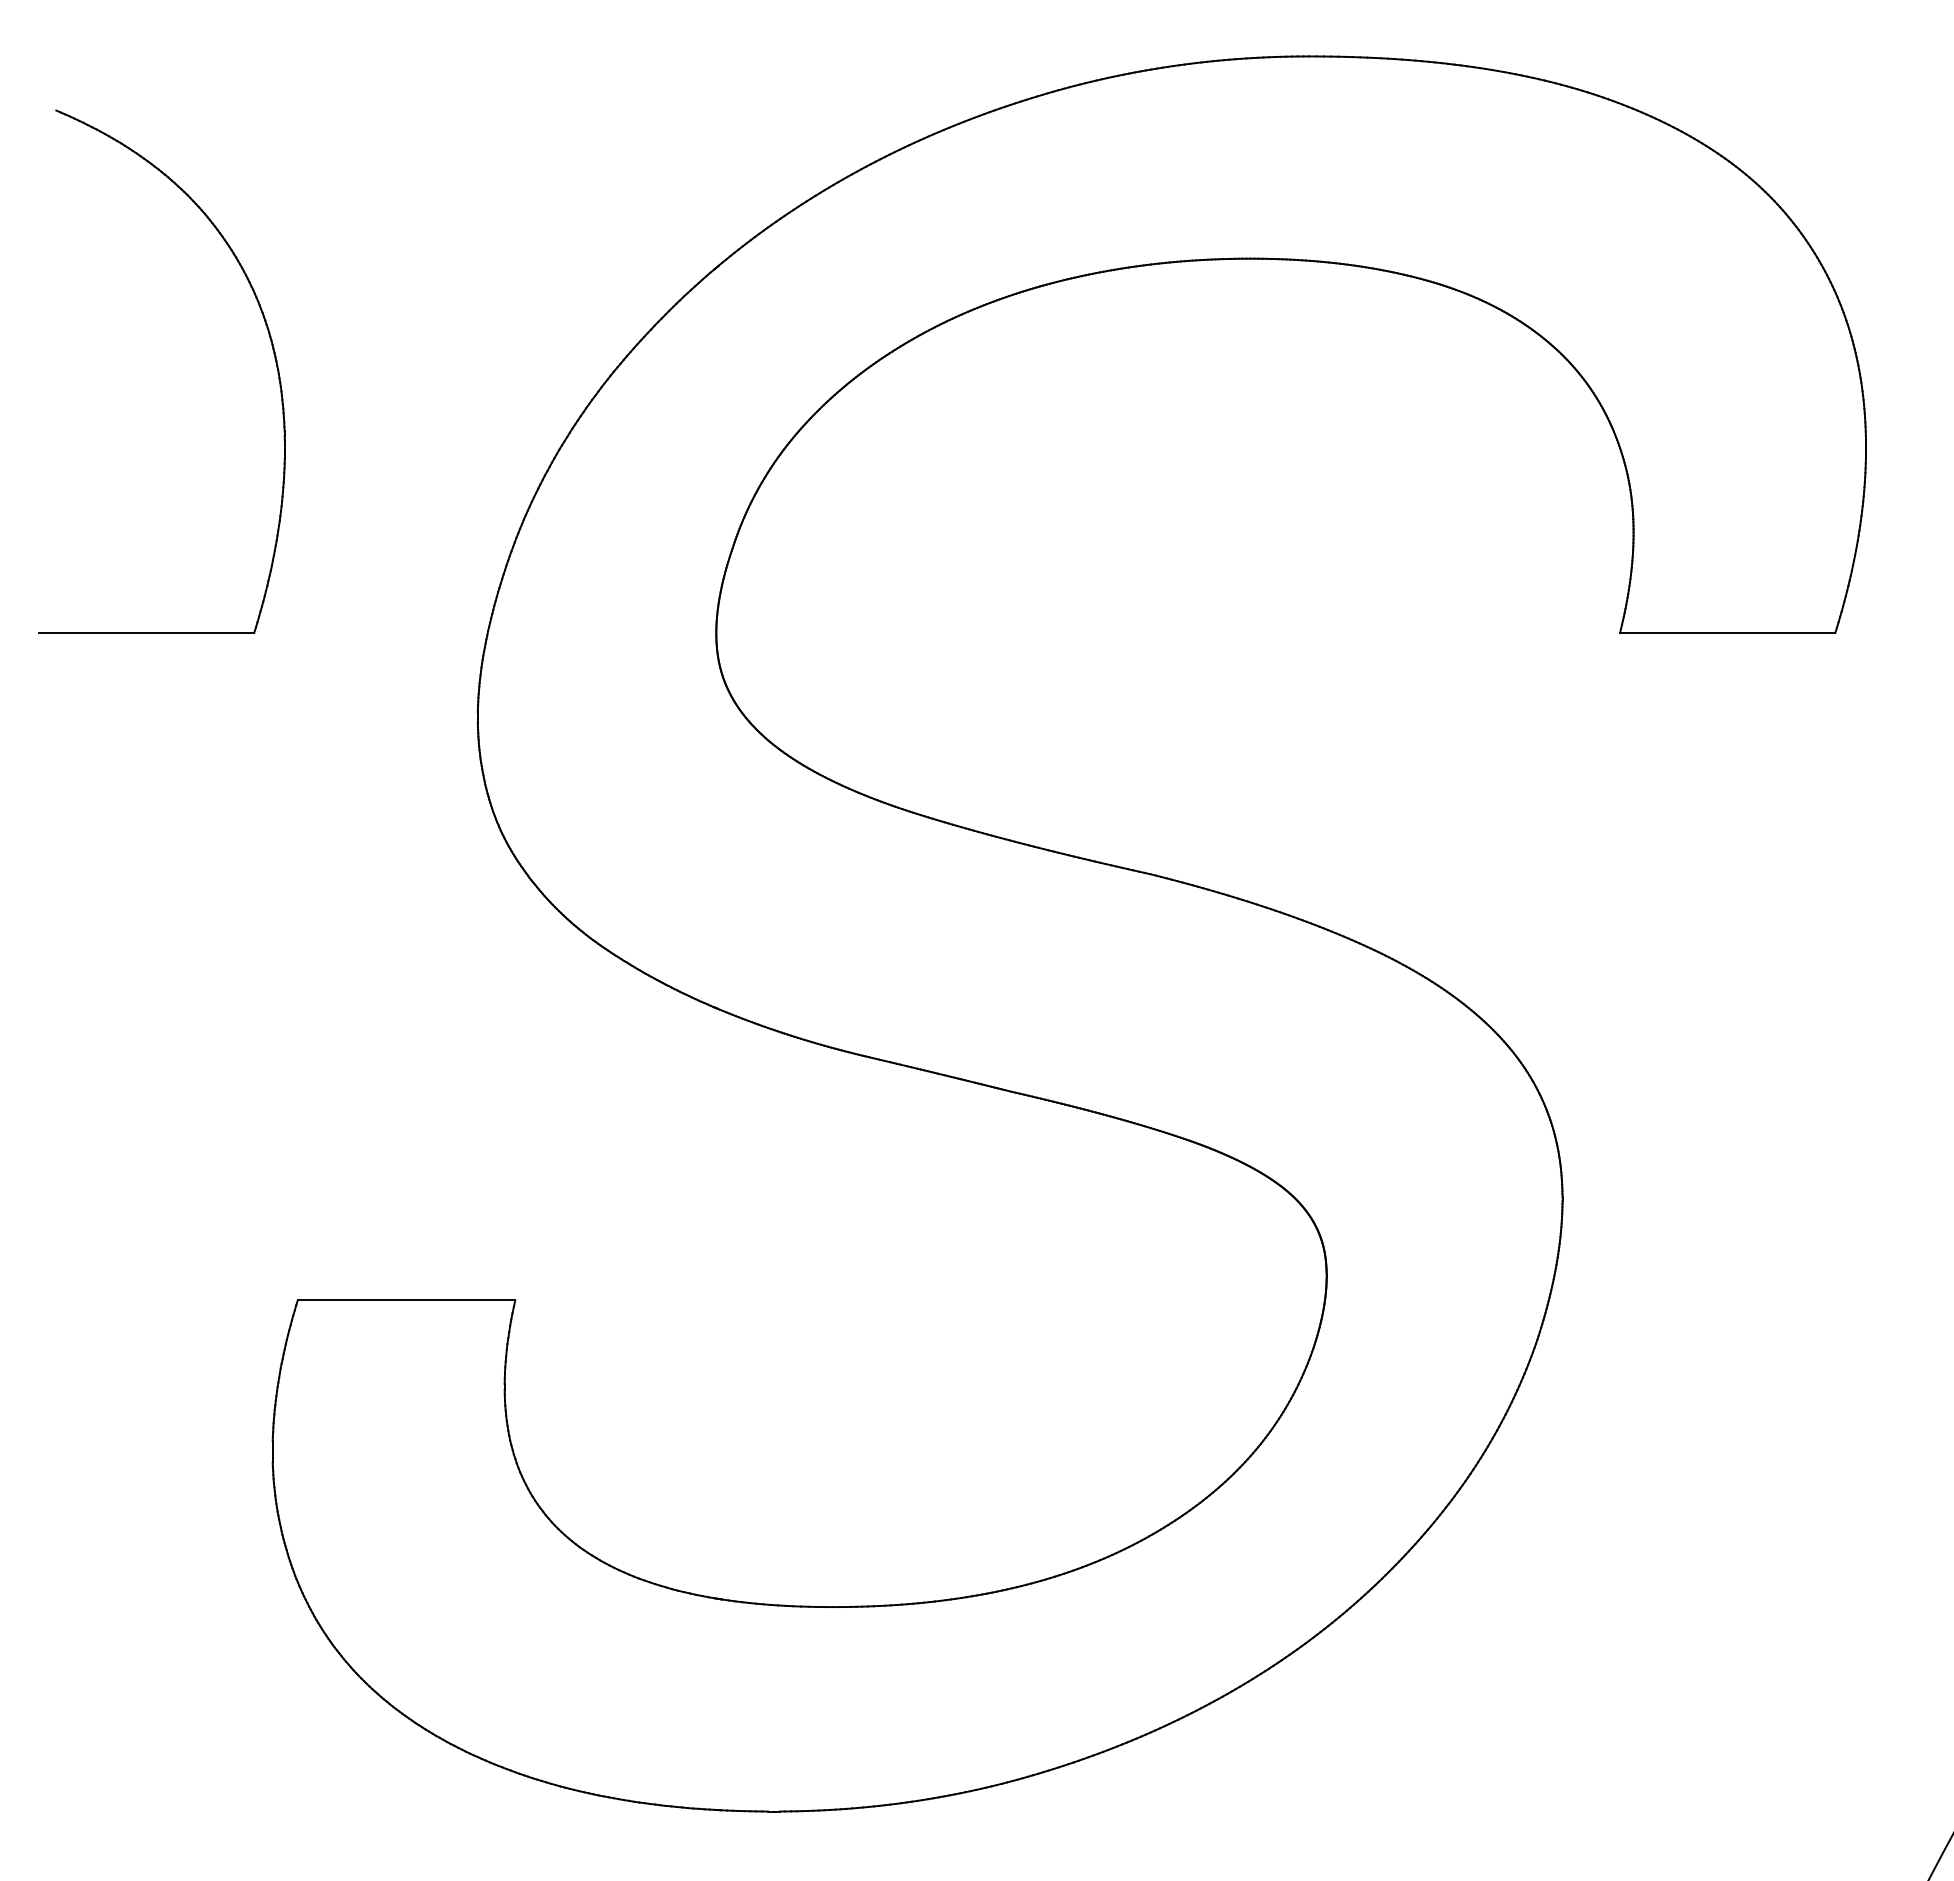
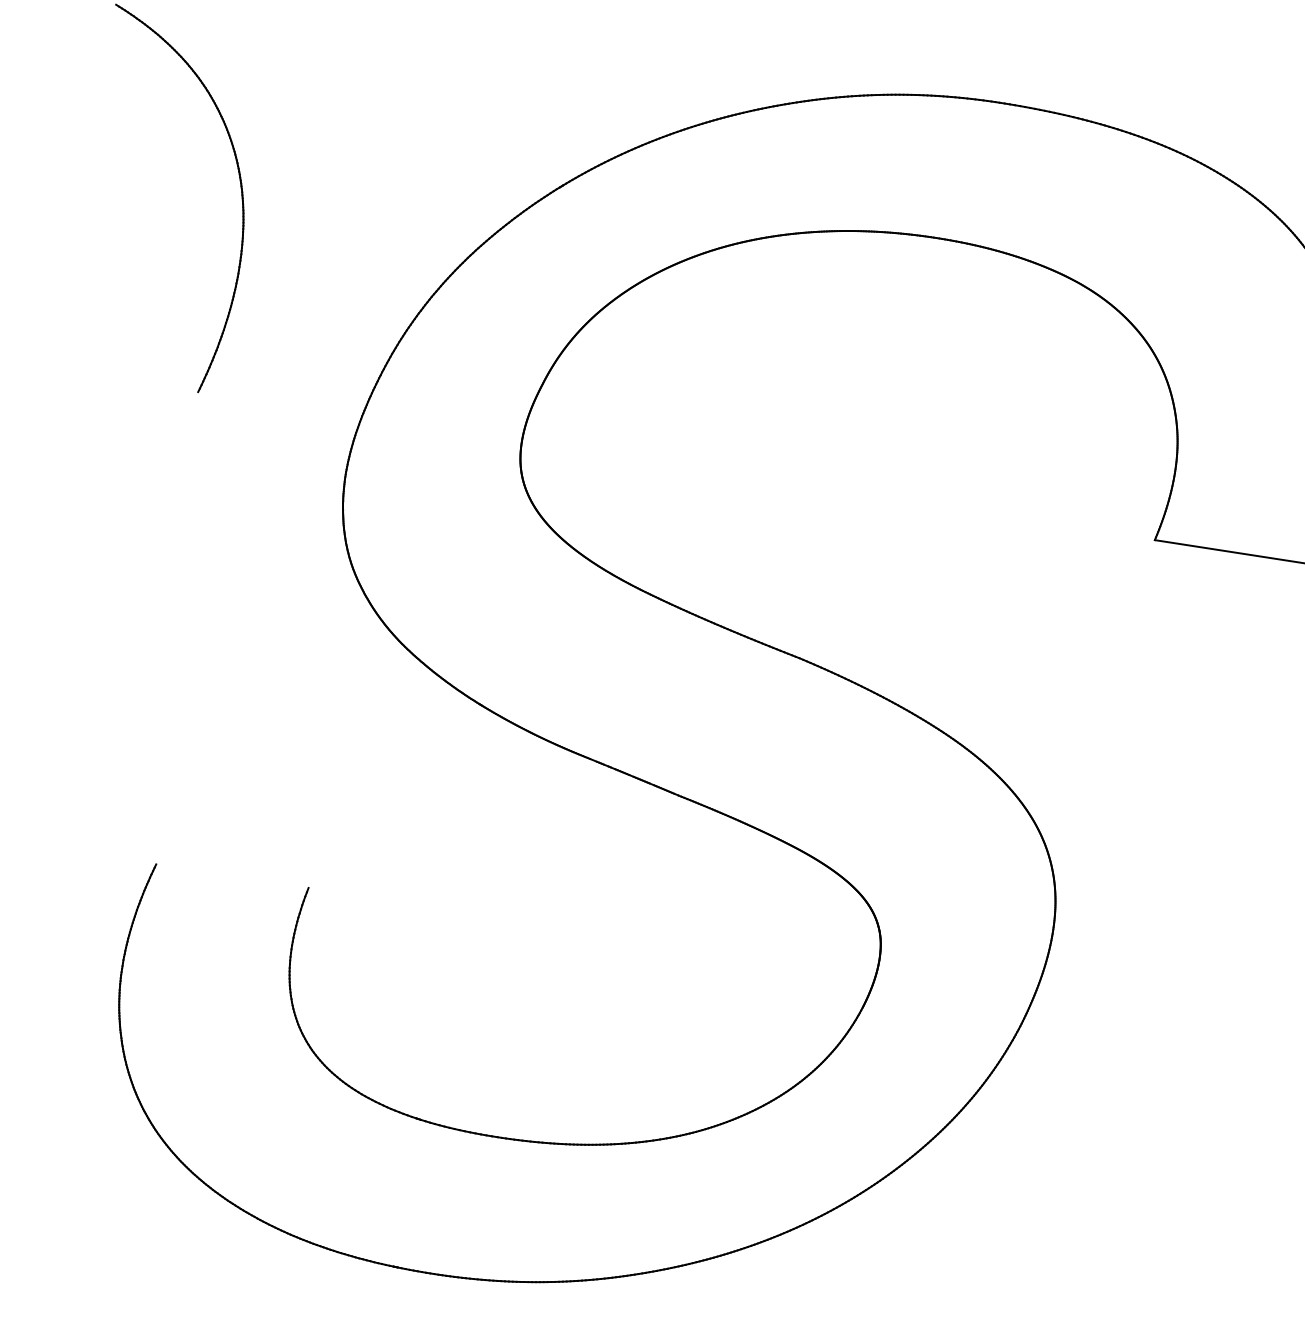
line: (146, 632) -> (122, 380), removed
line: (406, 1300) -> (232, 876), removed

